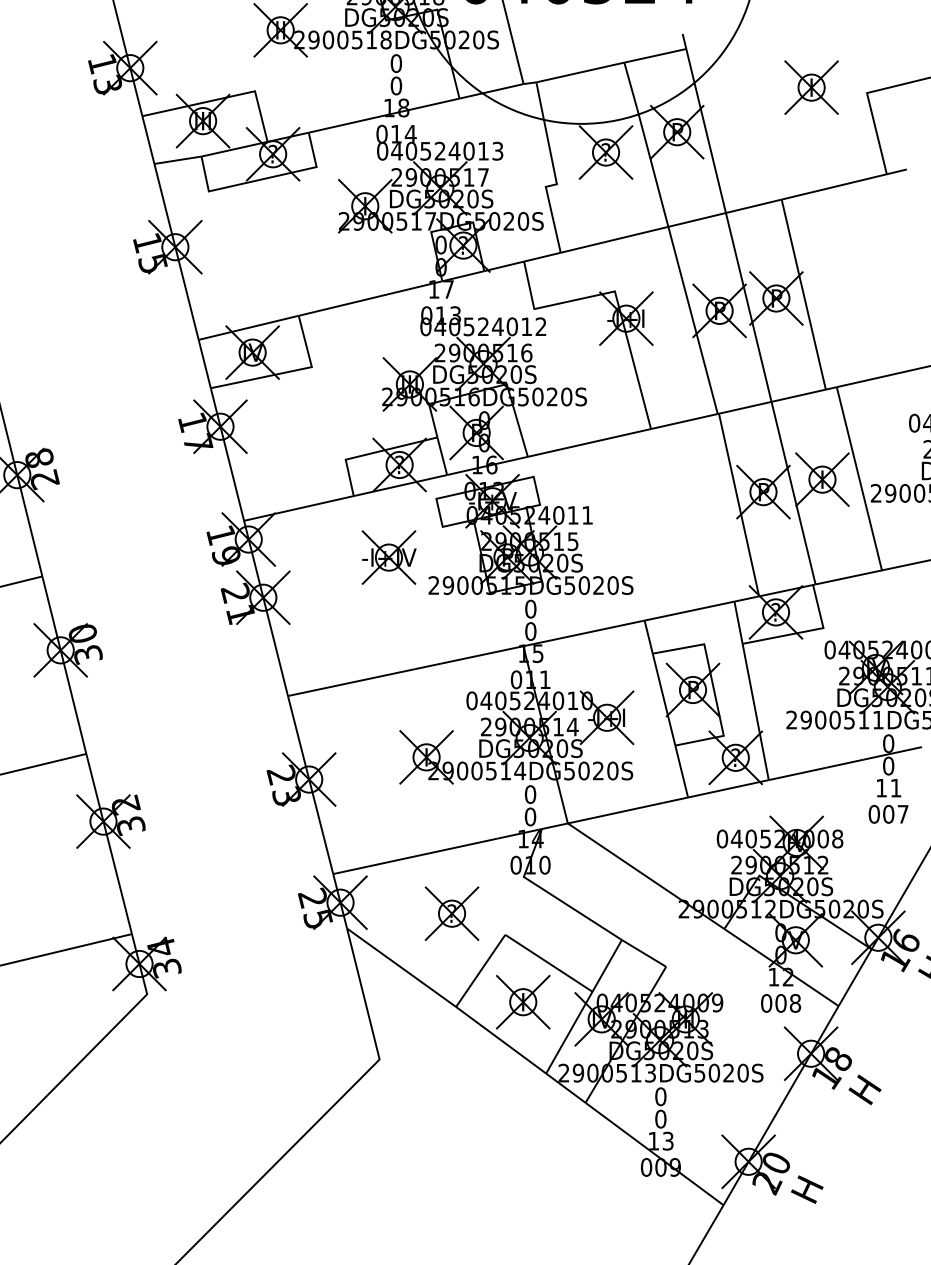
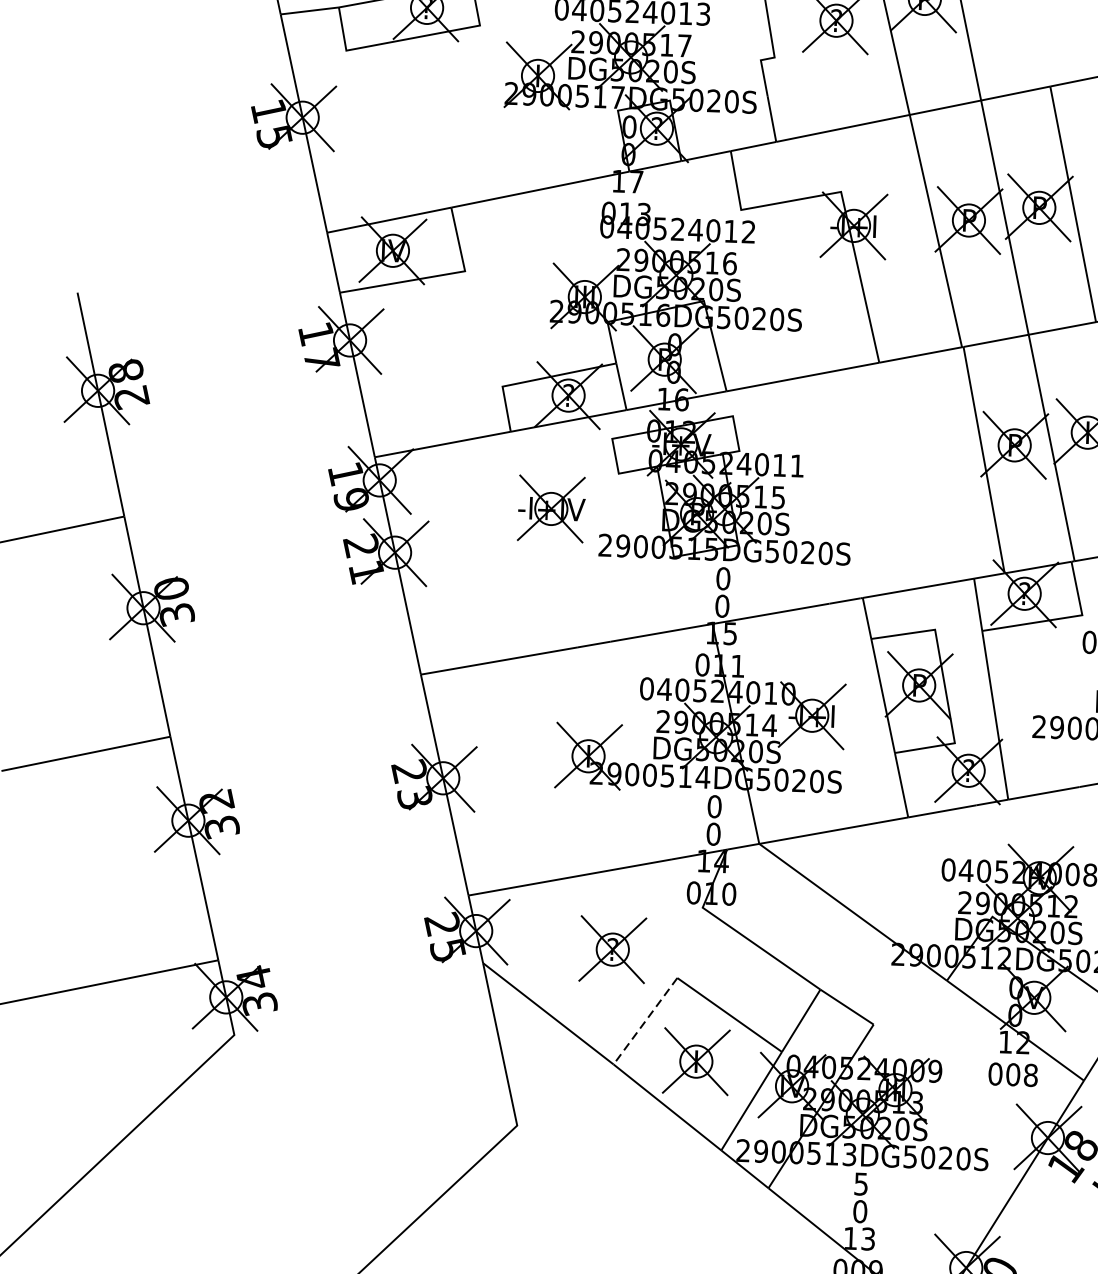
line: (480, 970) -> (645, 1020), solid -> dashed
text: (660, 1096) -> (860, 1183), 0 -> 5

